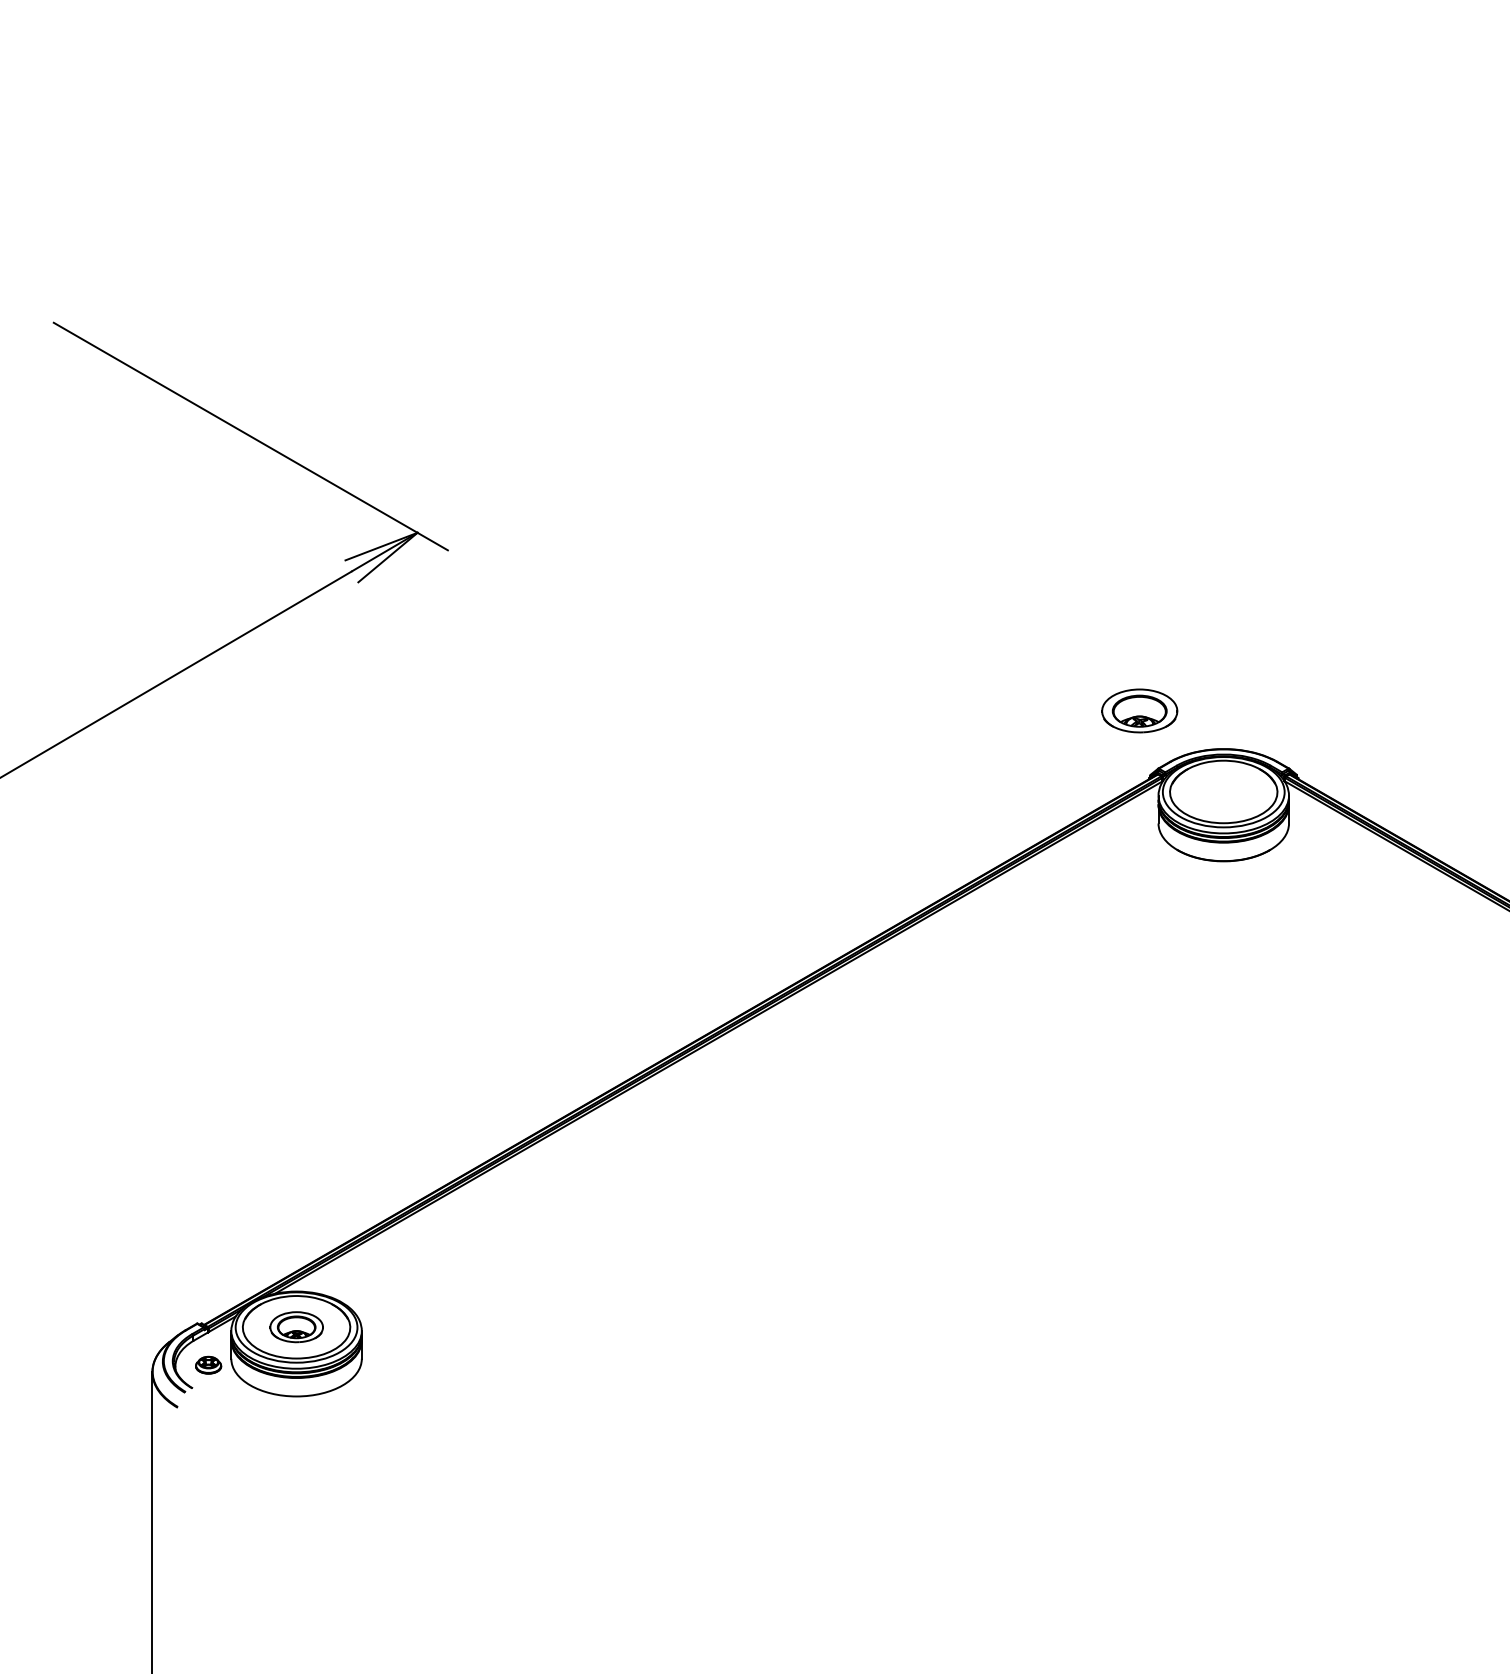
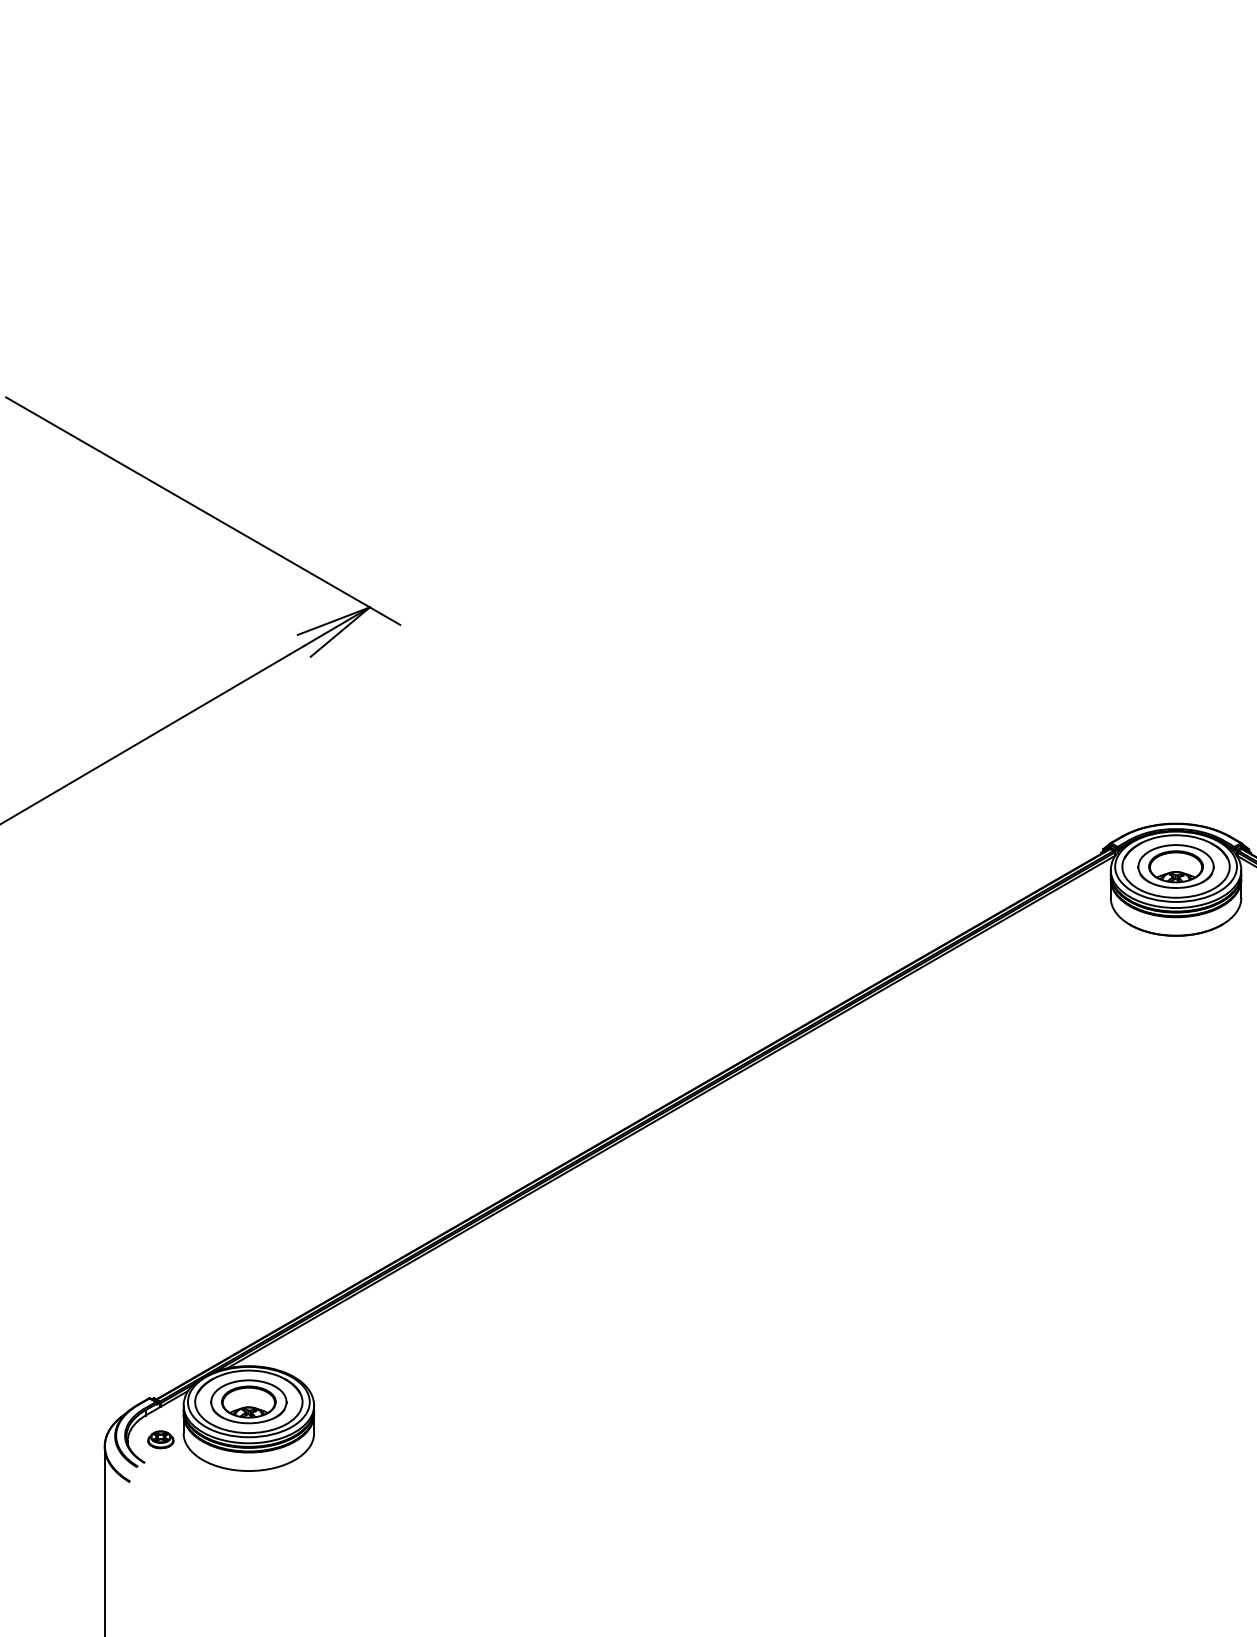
part: (1139, 710) -> (1175, 866), moved
part: (296, 1326) -> (248, 1401), size x1.43

